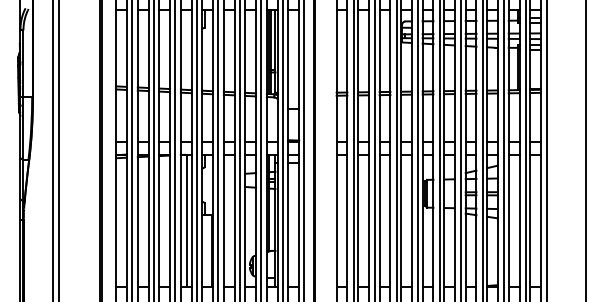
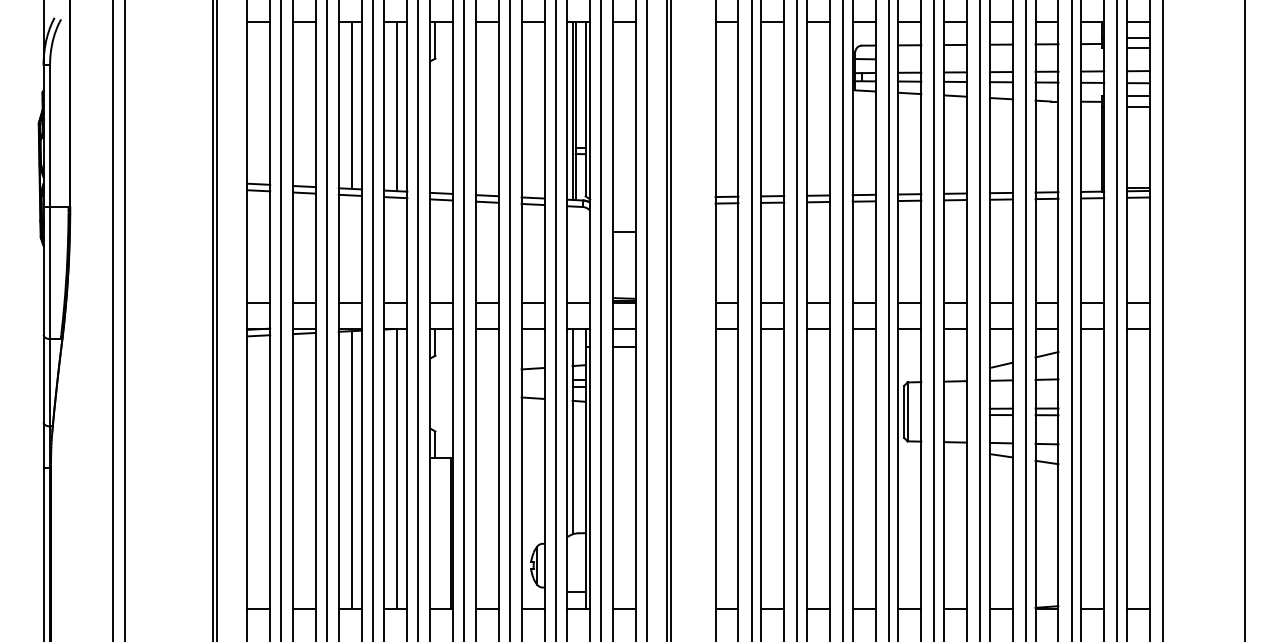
line: (165, 49) -> (351, 105), added
line: (186, 49) -> (396, 105), added
line: (165, 220) -> (351, 468), added

